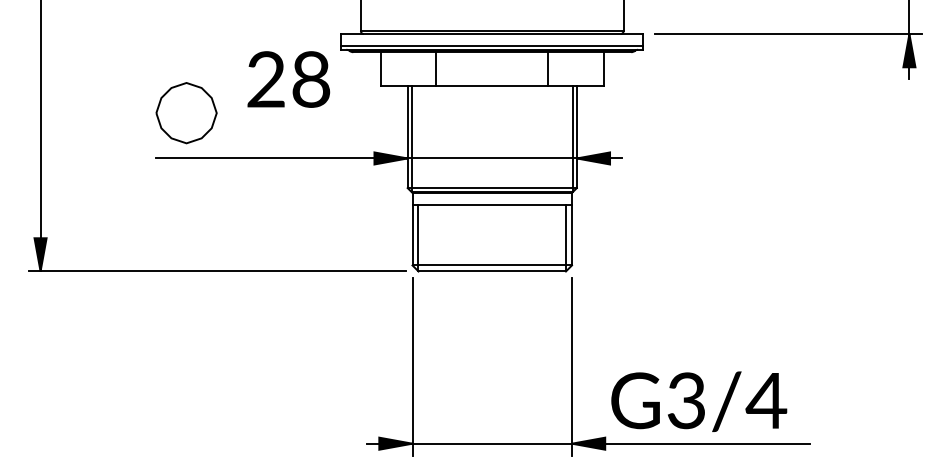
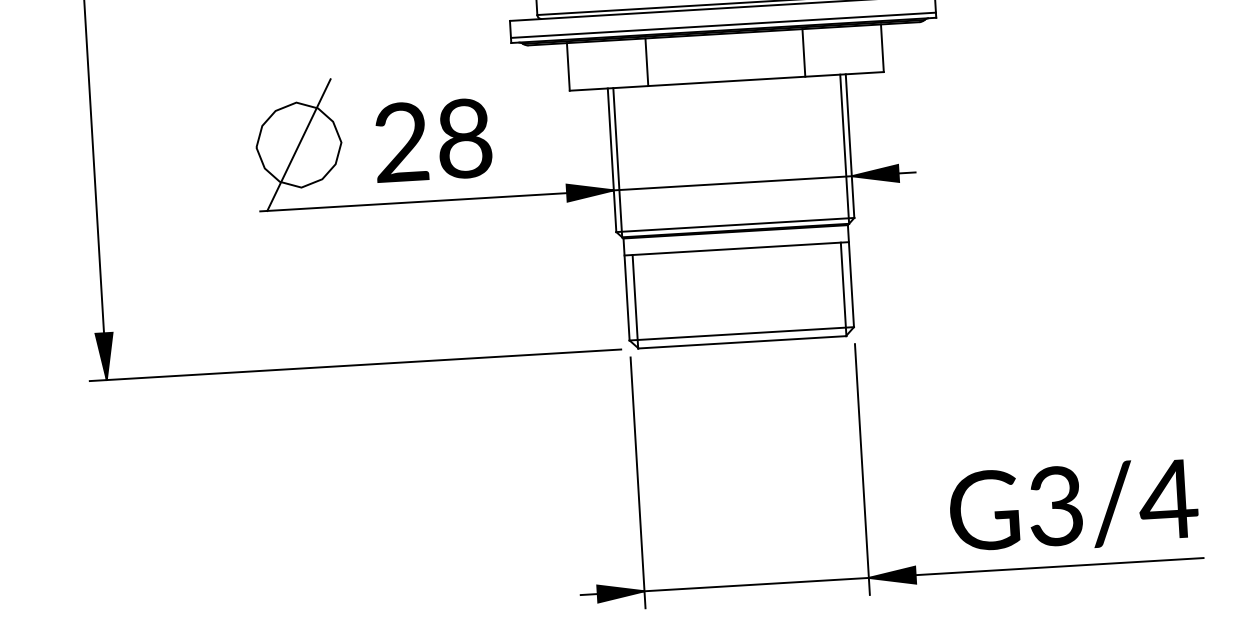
text: (288, 79) -> (432, 140), moved
line: (186, 112) -> (298, 144), added
text: (699, 401) -> (1074, 506), moved

